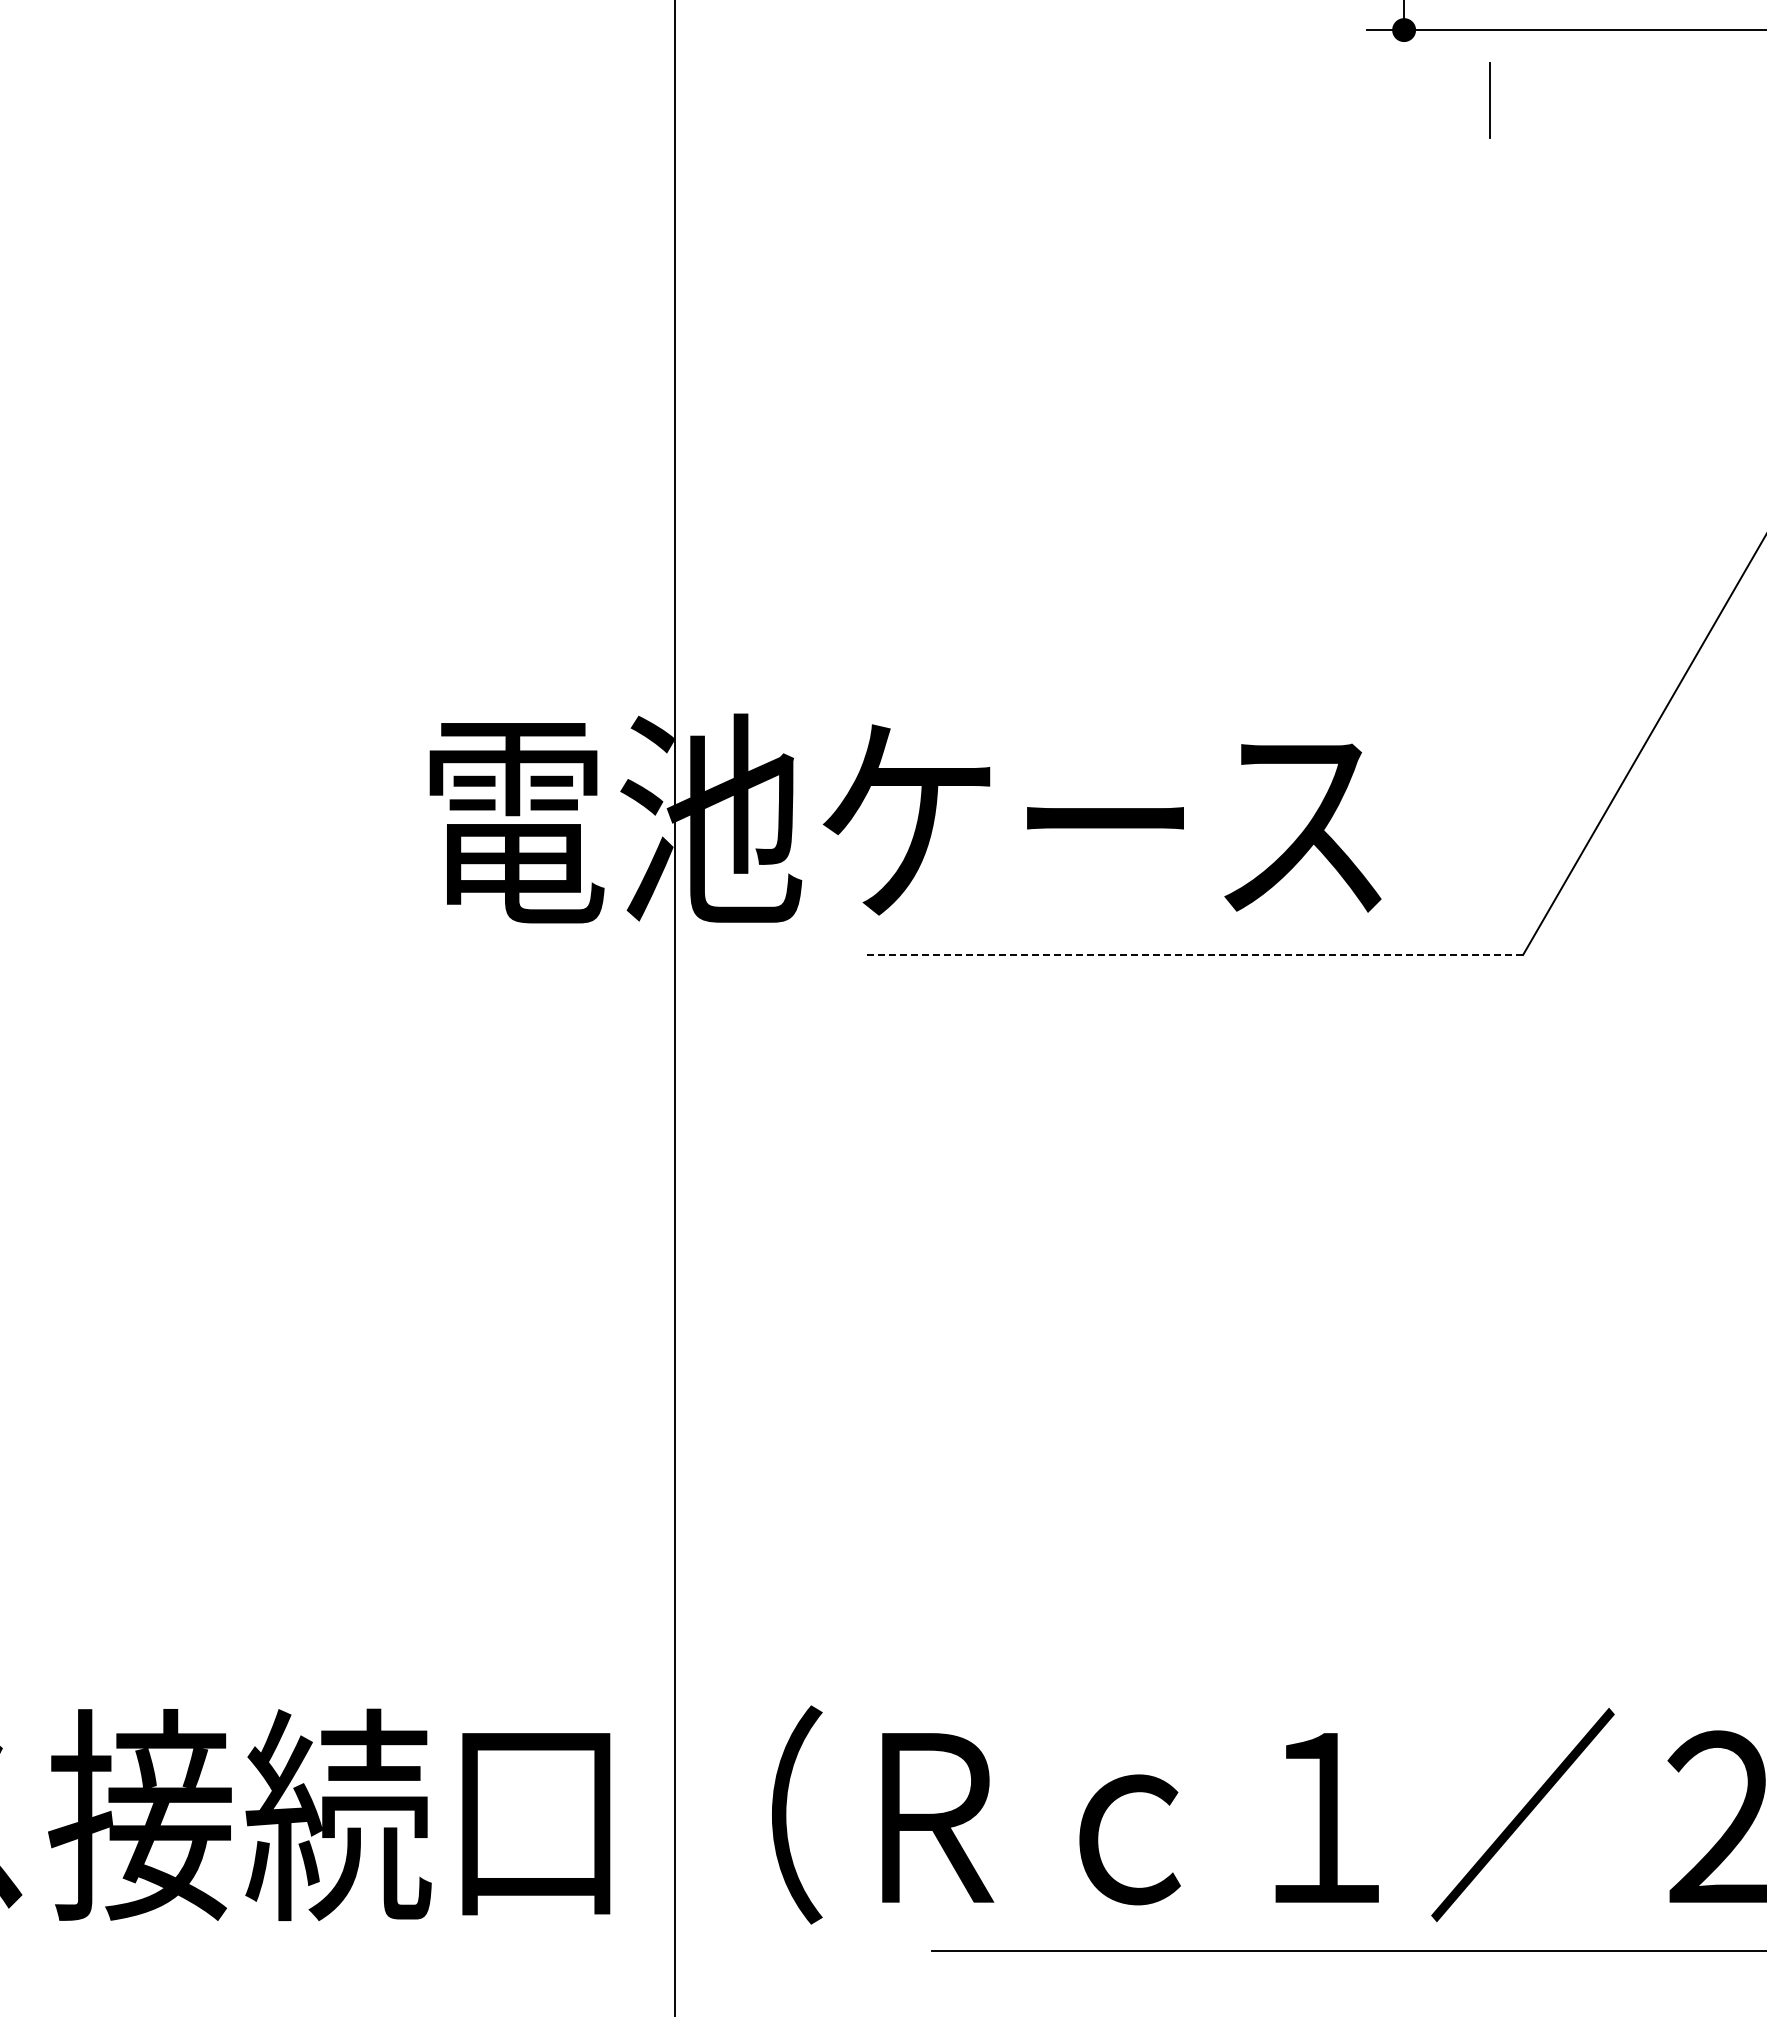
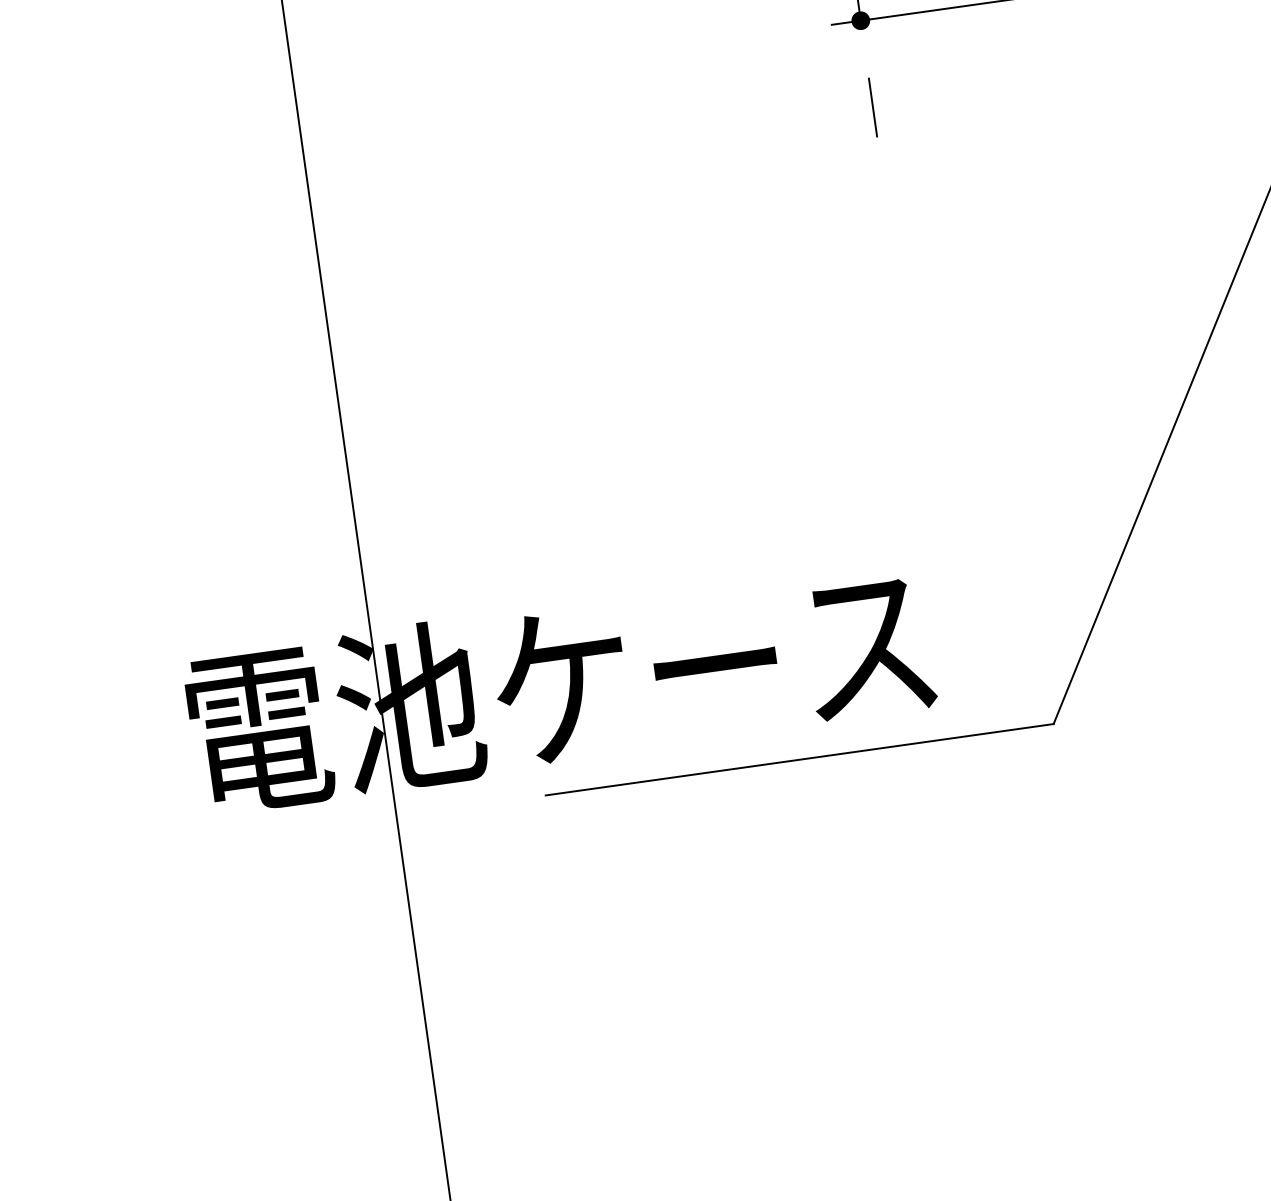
line: (1489, 100) -> (872, 107), moved
line: (1195, 954) -> (799, 759), dashed -> solid

